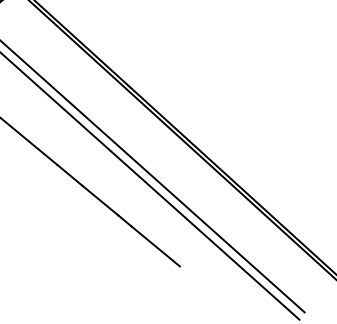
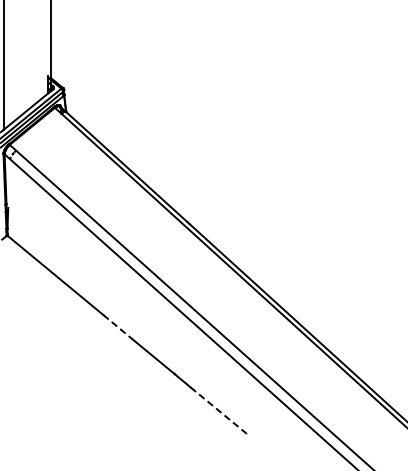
line: (70, 175) -> (118, 327), solid -> dashed
line: (156, 246) -> (219, 410), solid -> dashed

